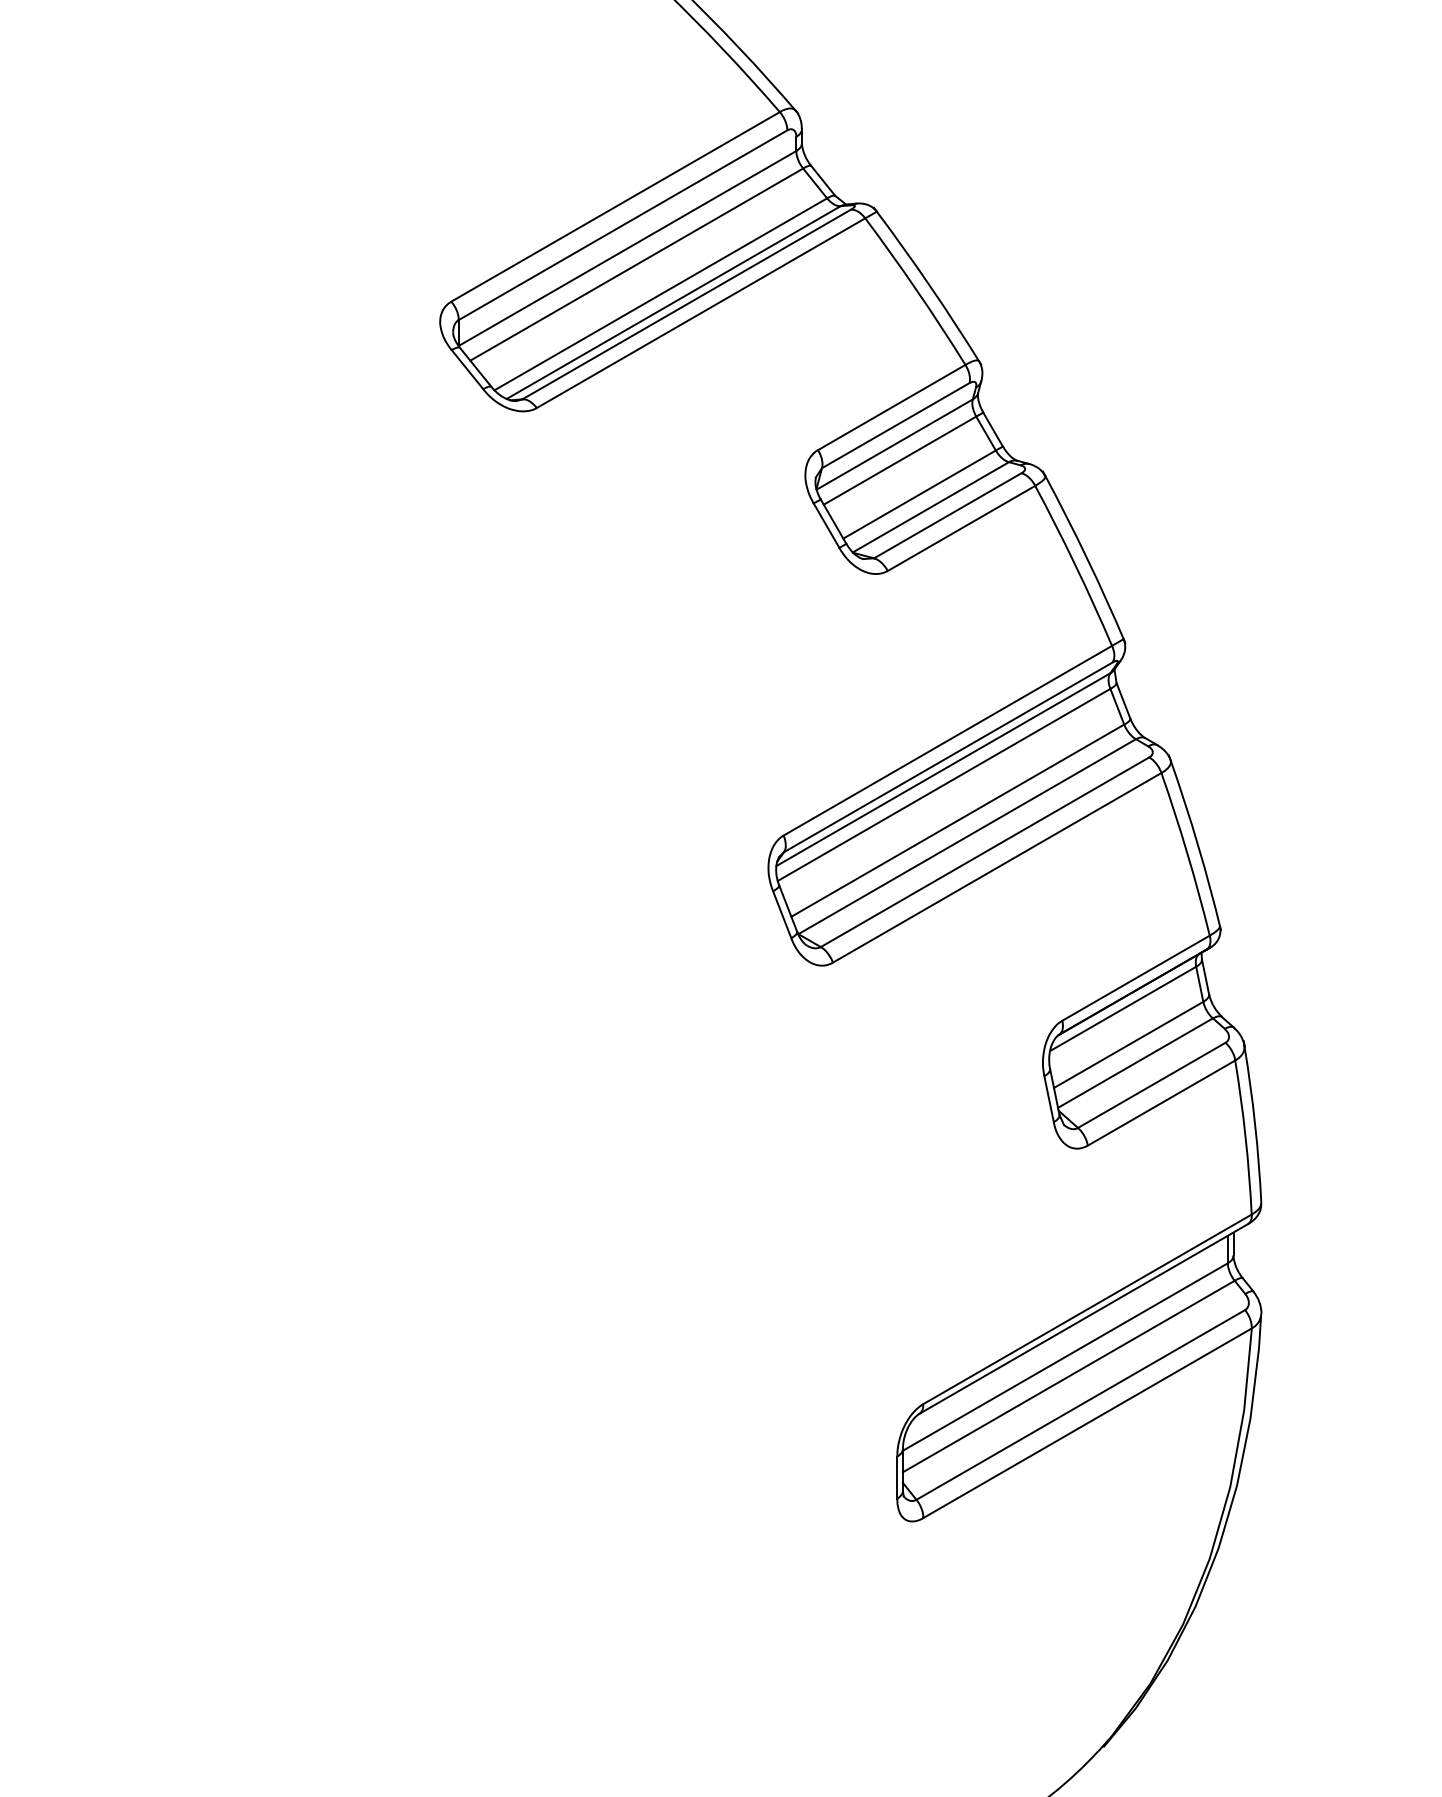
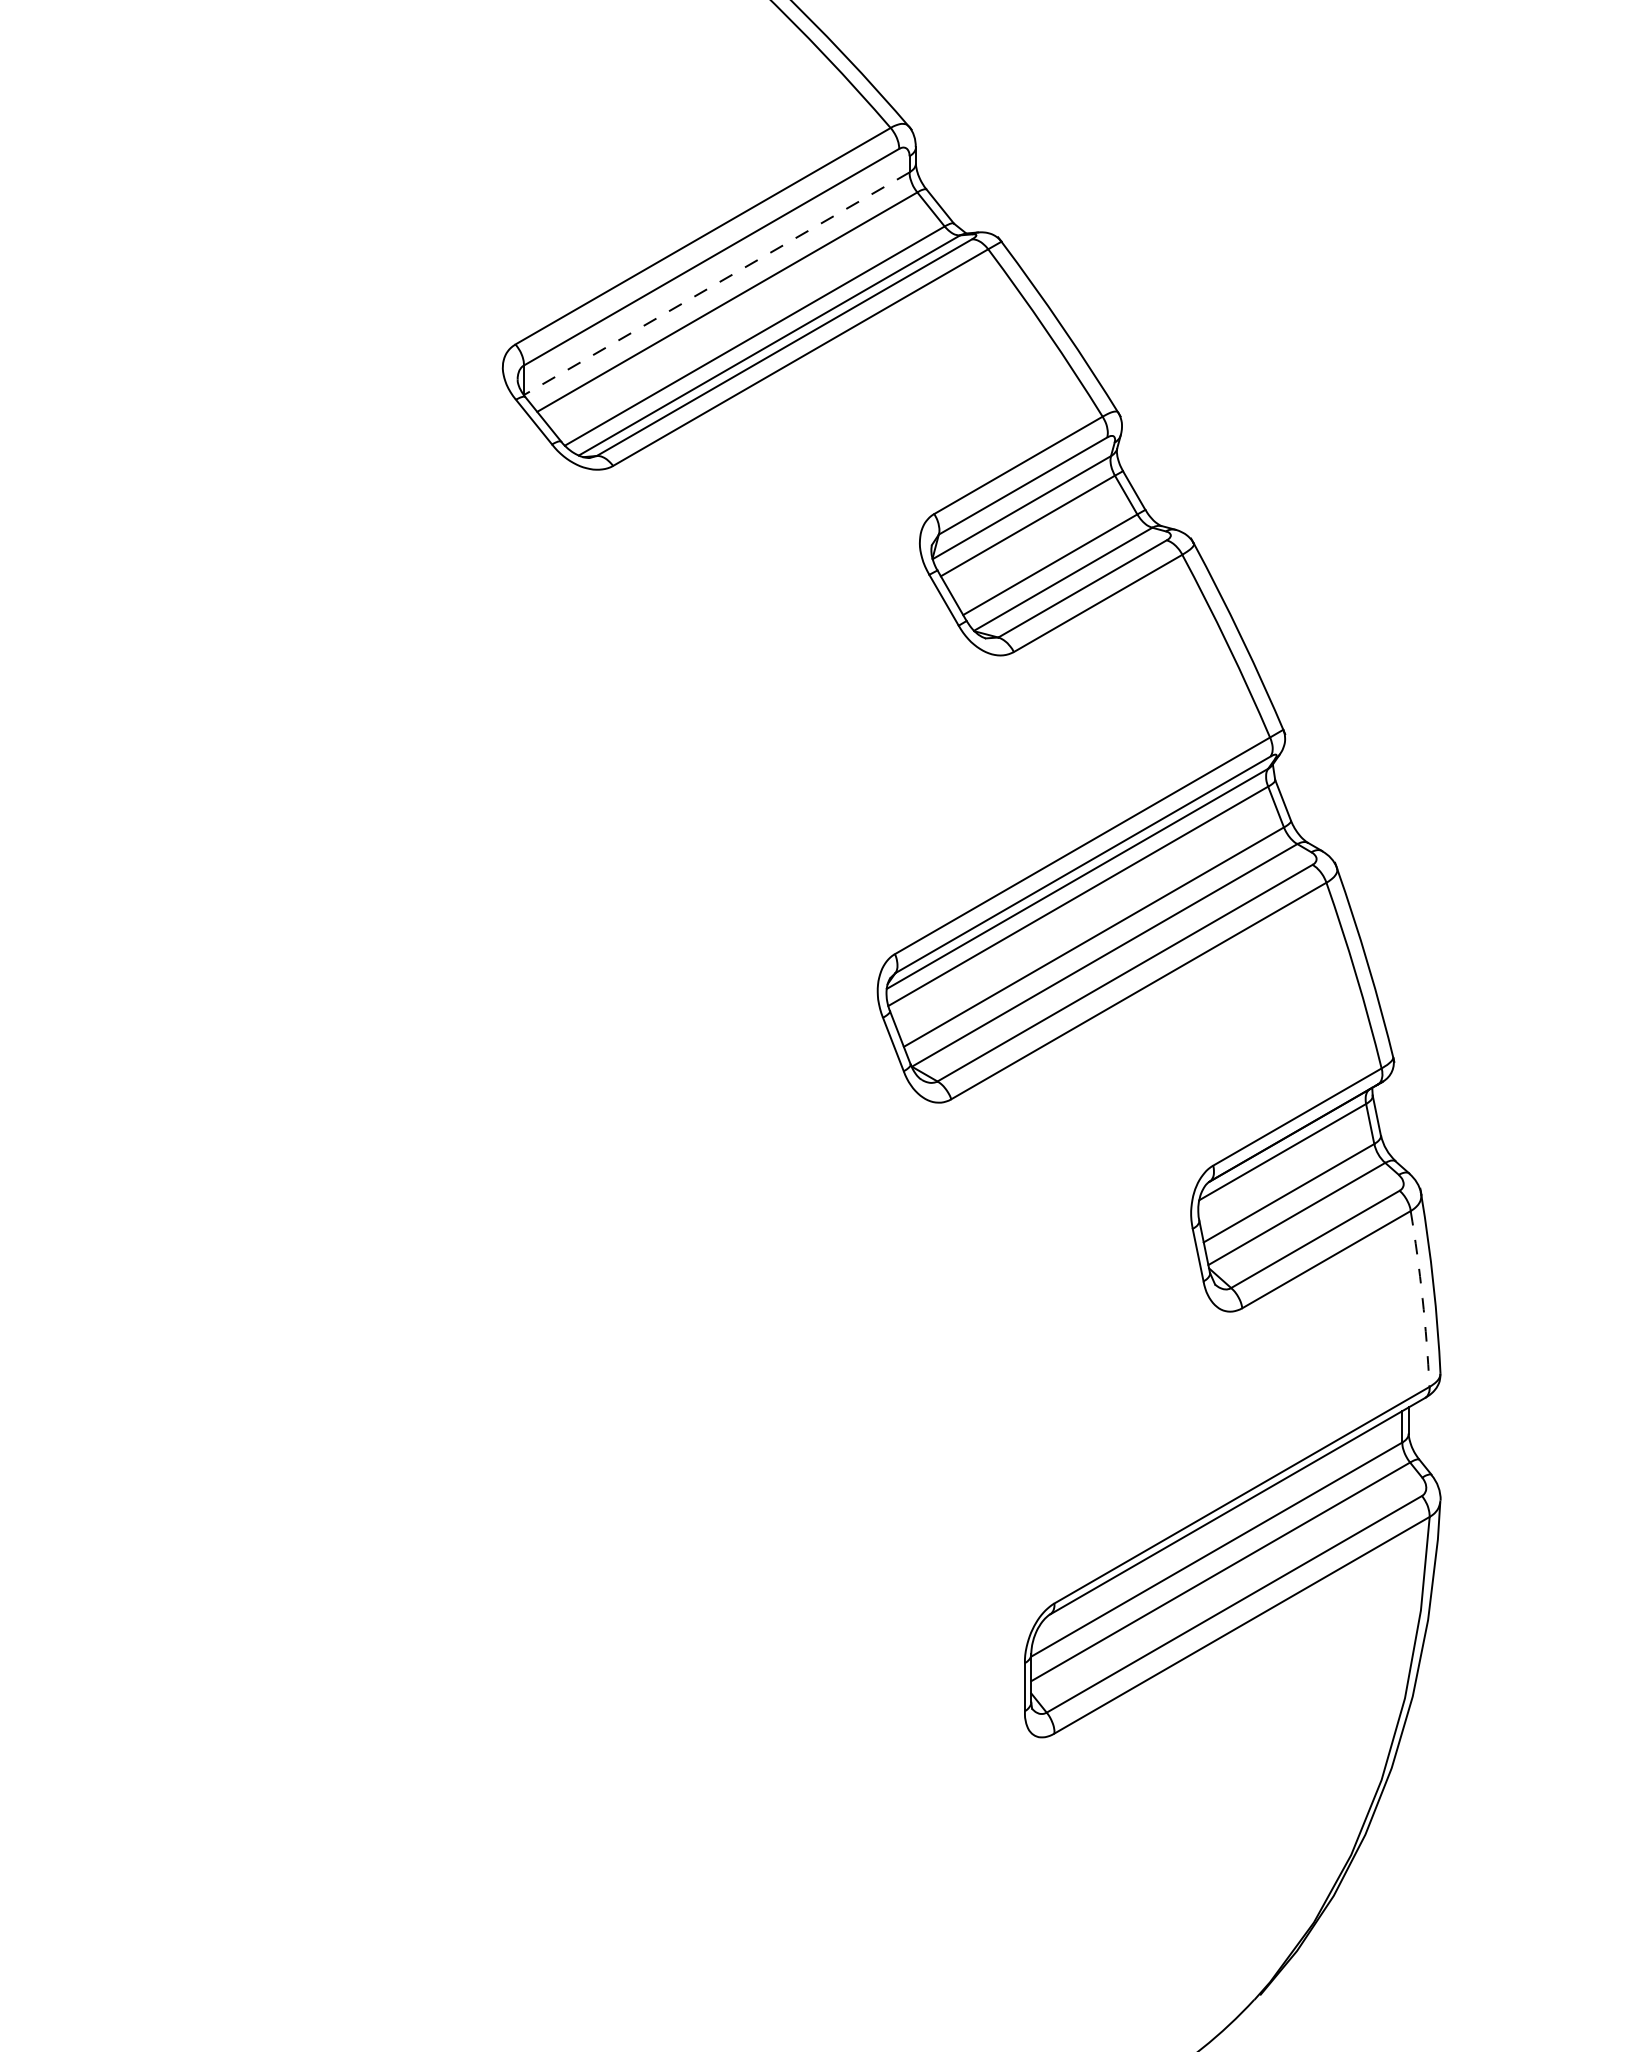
line: (627, 248) -> (716, 283), solid -> dashed
arc: (1245, 1137) -> (1422, 1298), solid -> dashed

